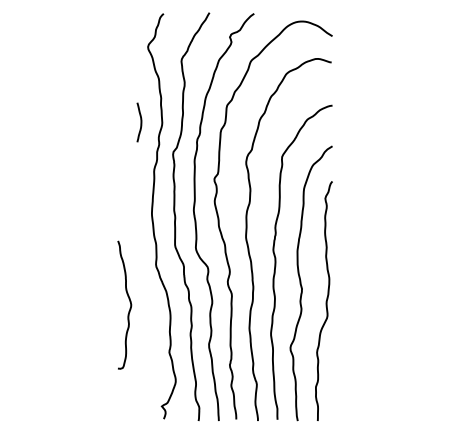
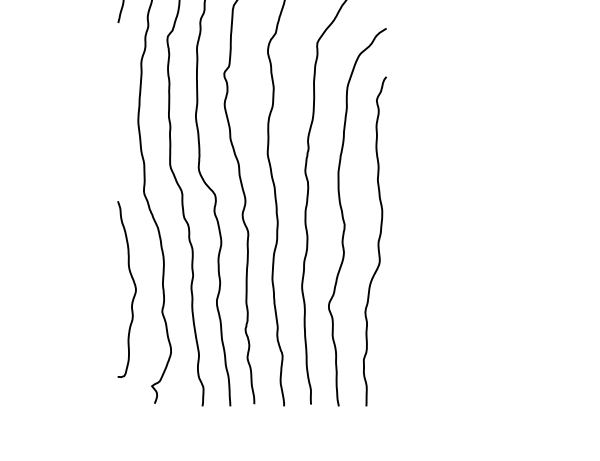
curve: (129, 302) -> (133, 285), moved

